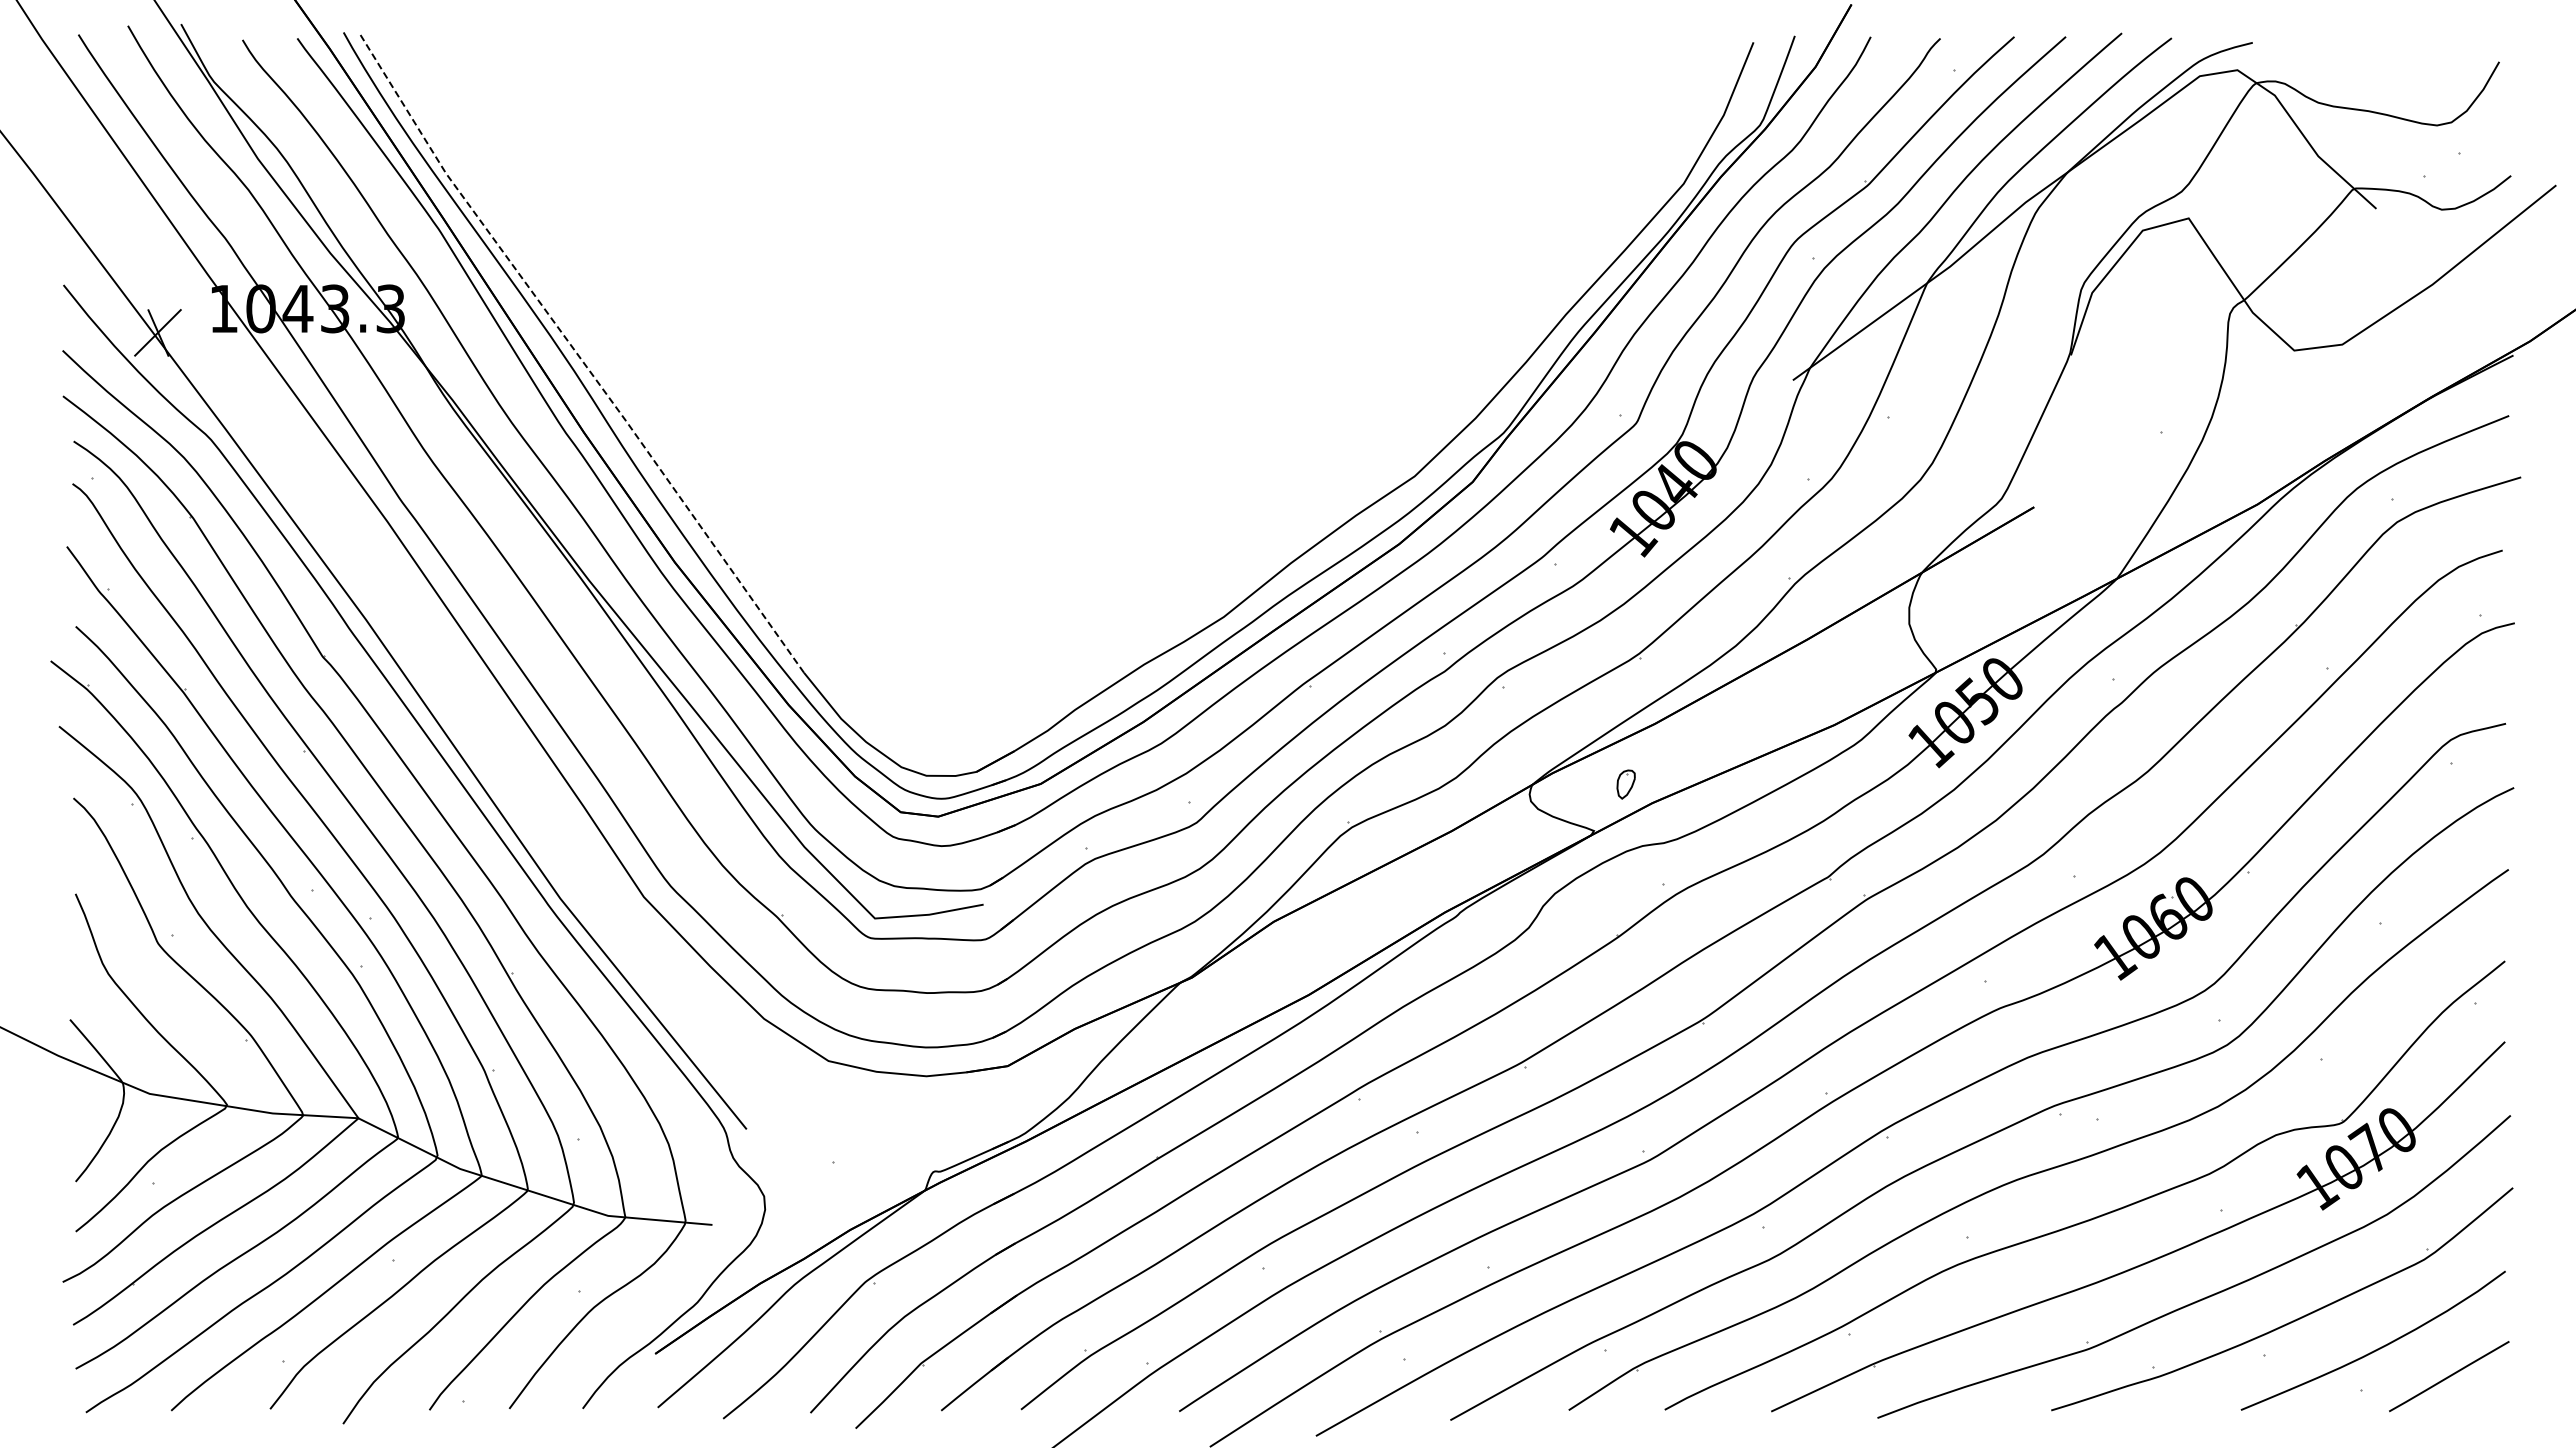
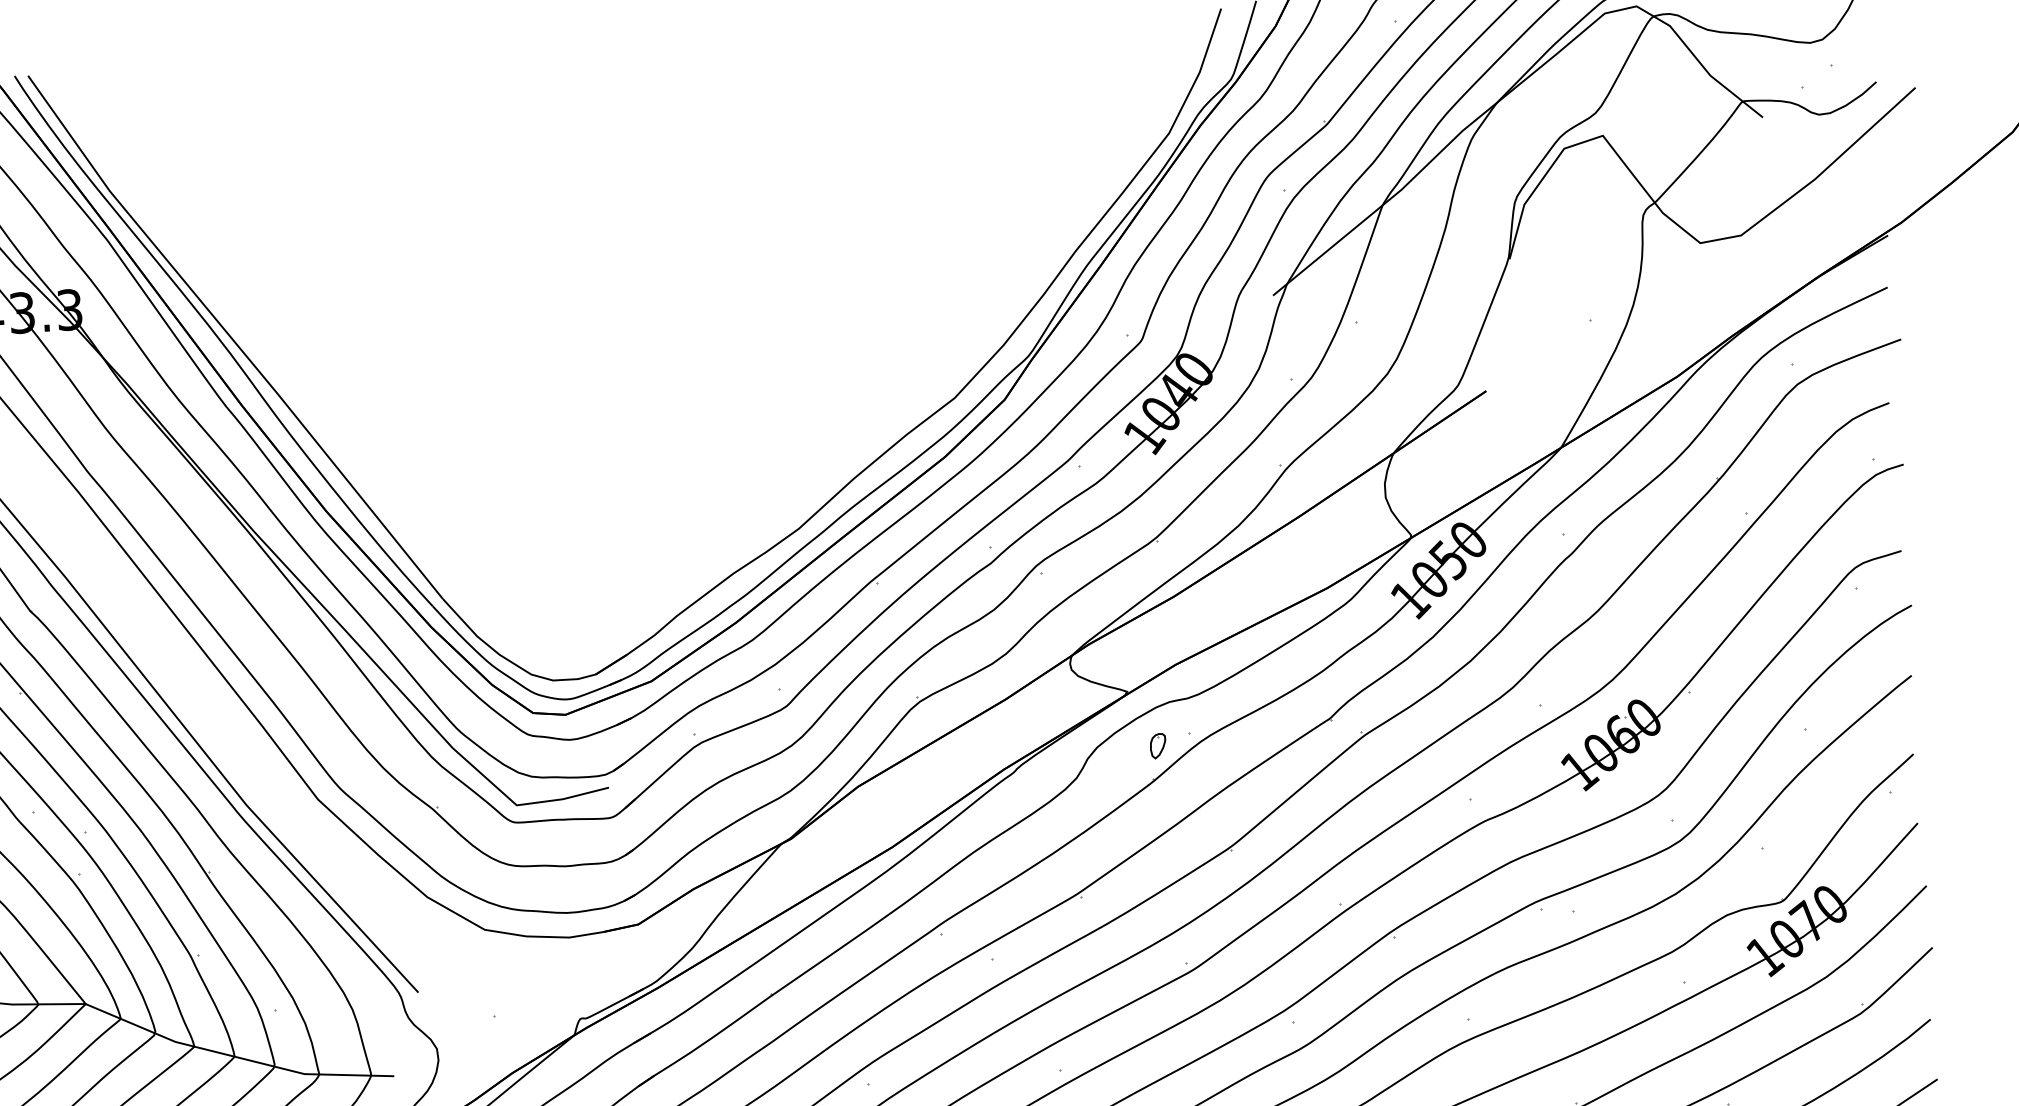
line: (577, 354) -> (231, 338), dashed -> solid
part: (1625, 784) -> (1157, 746), moved

